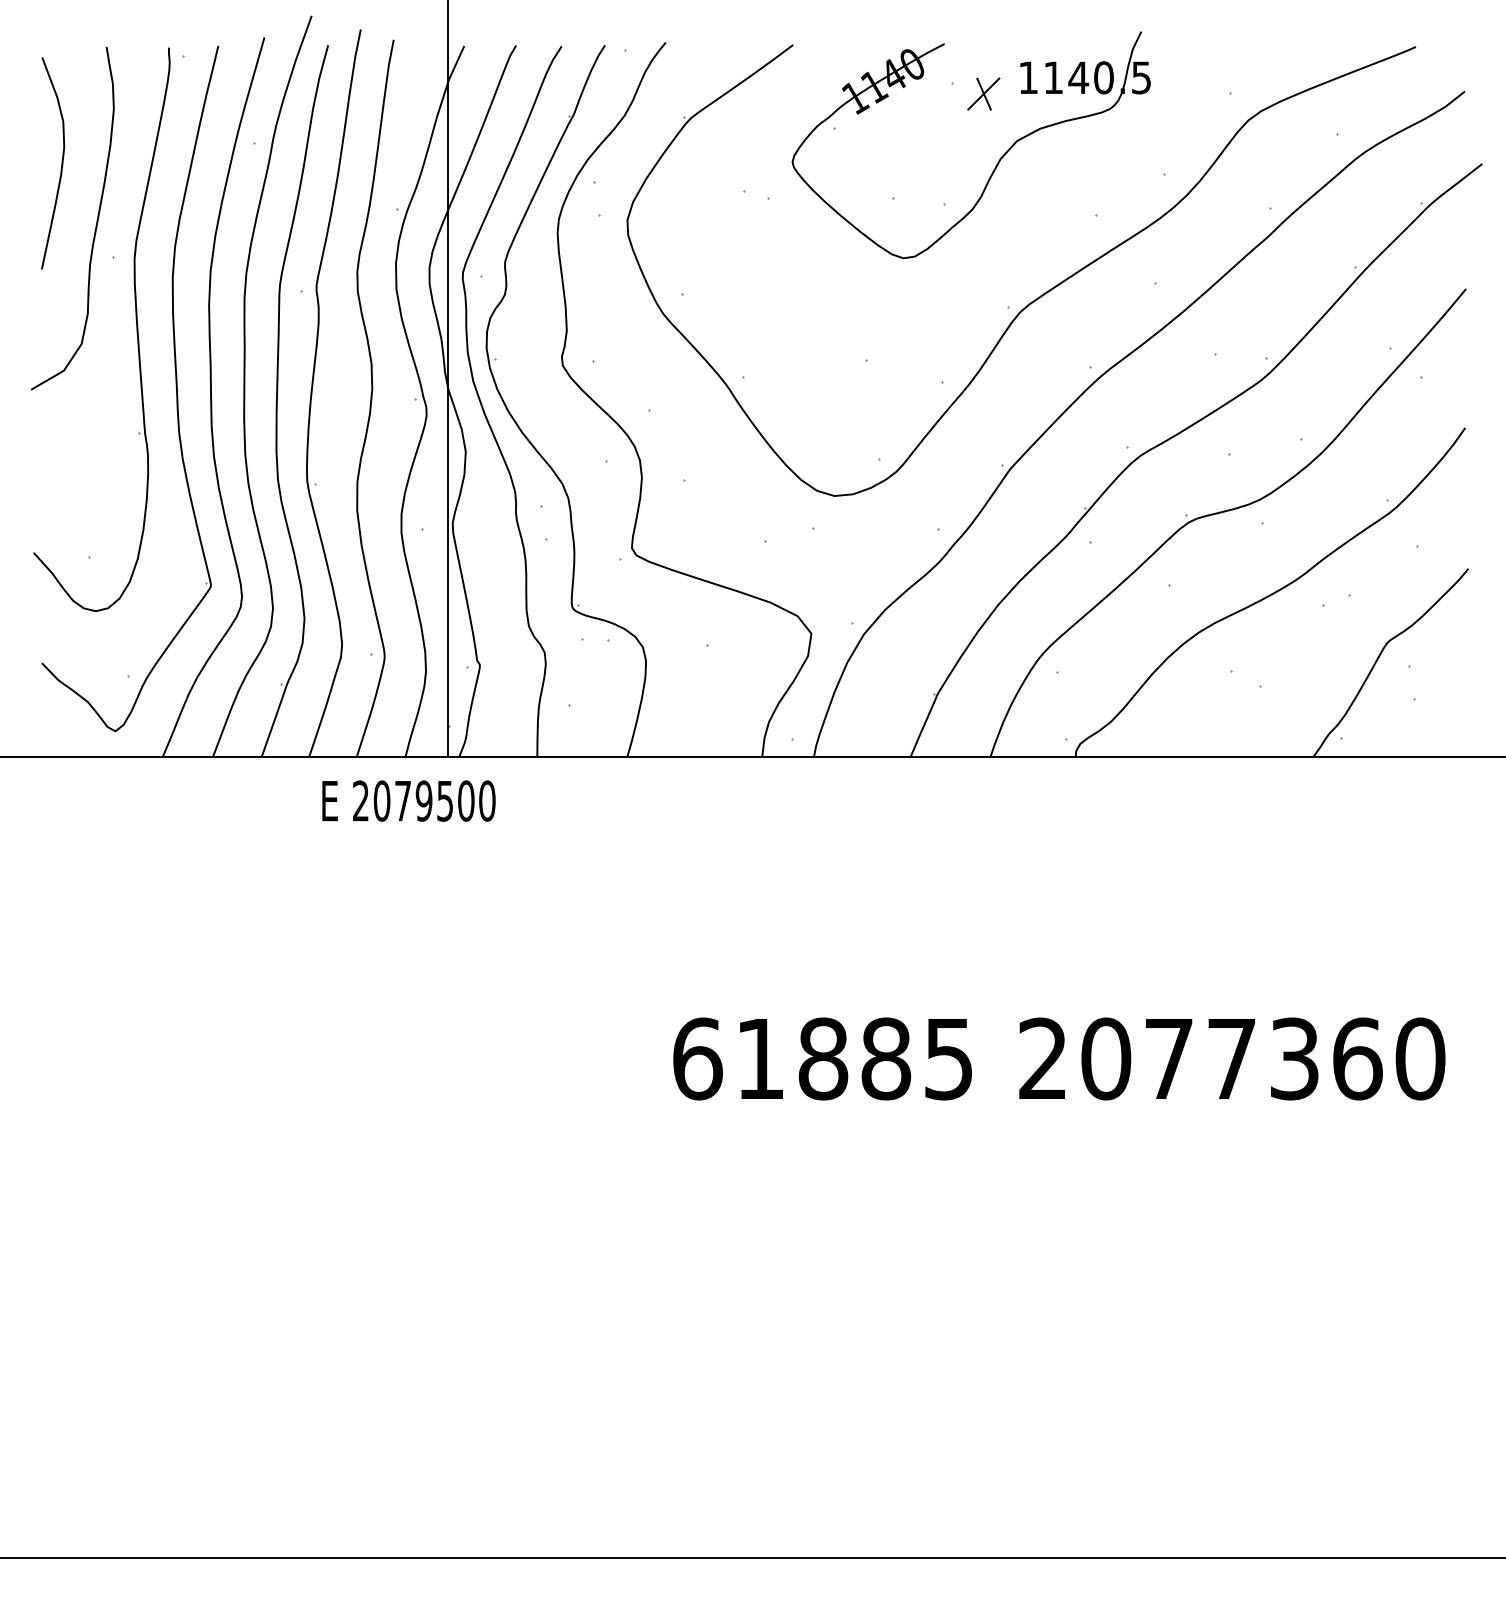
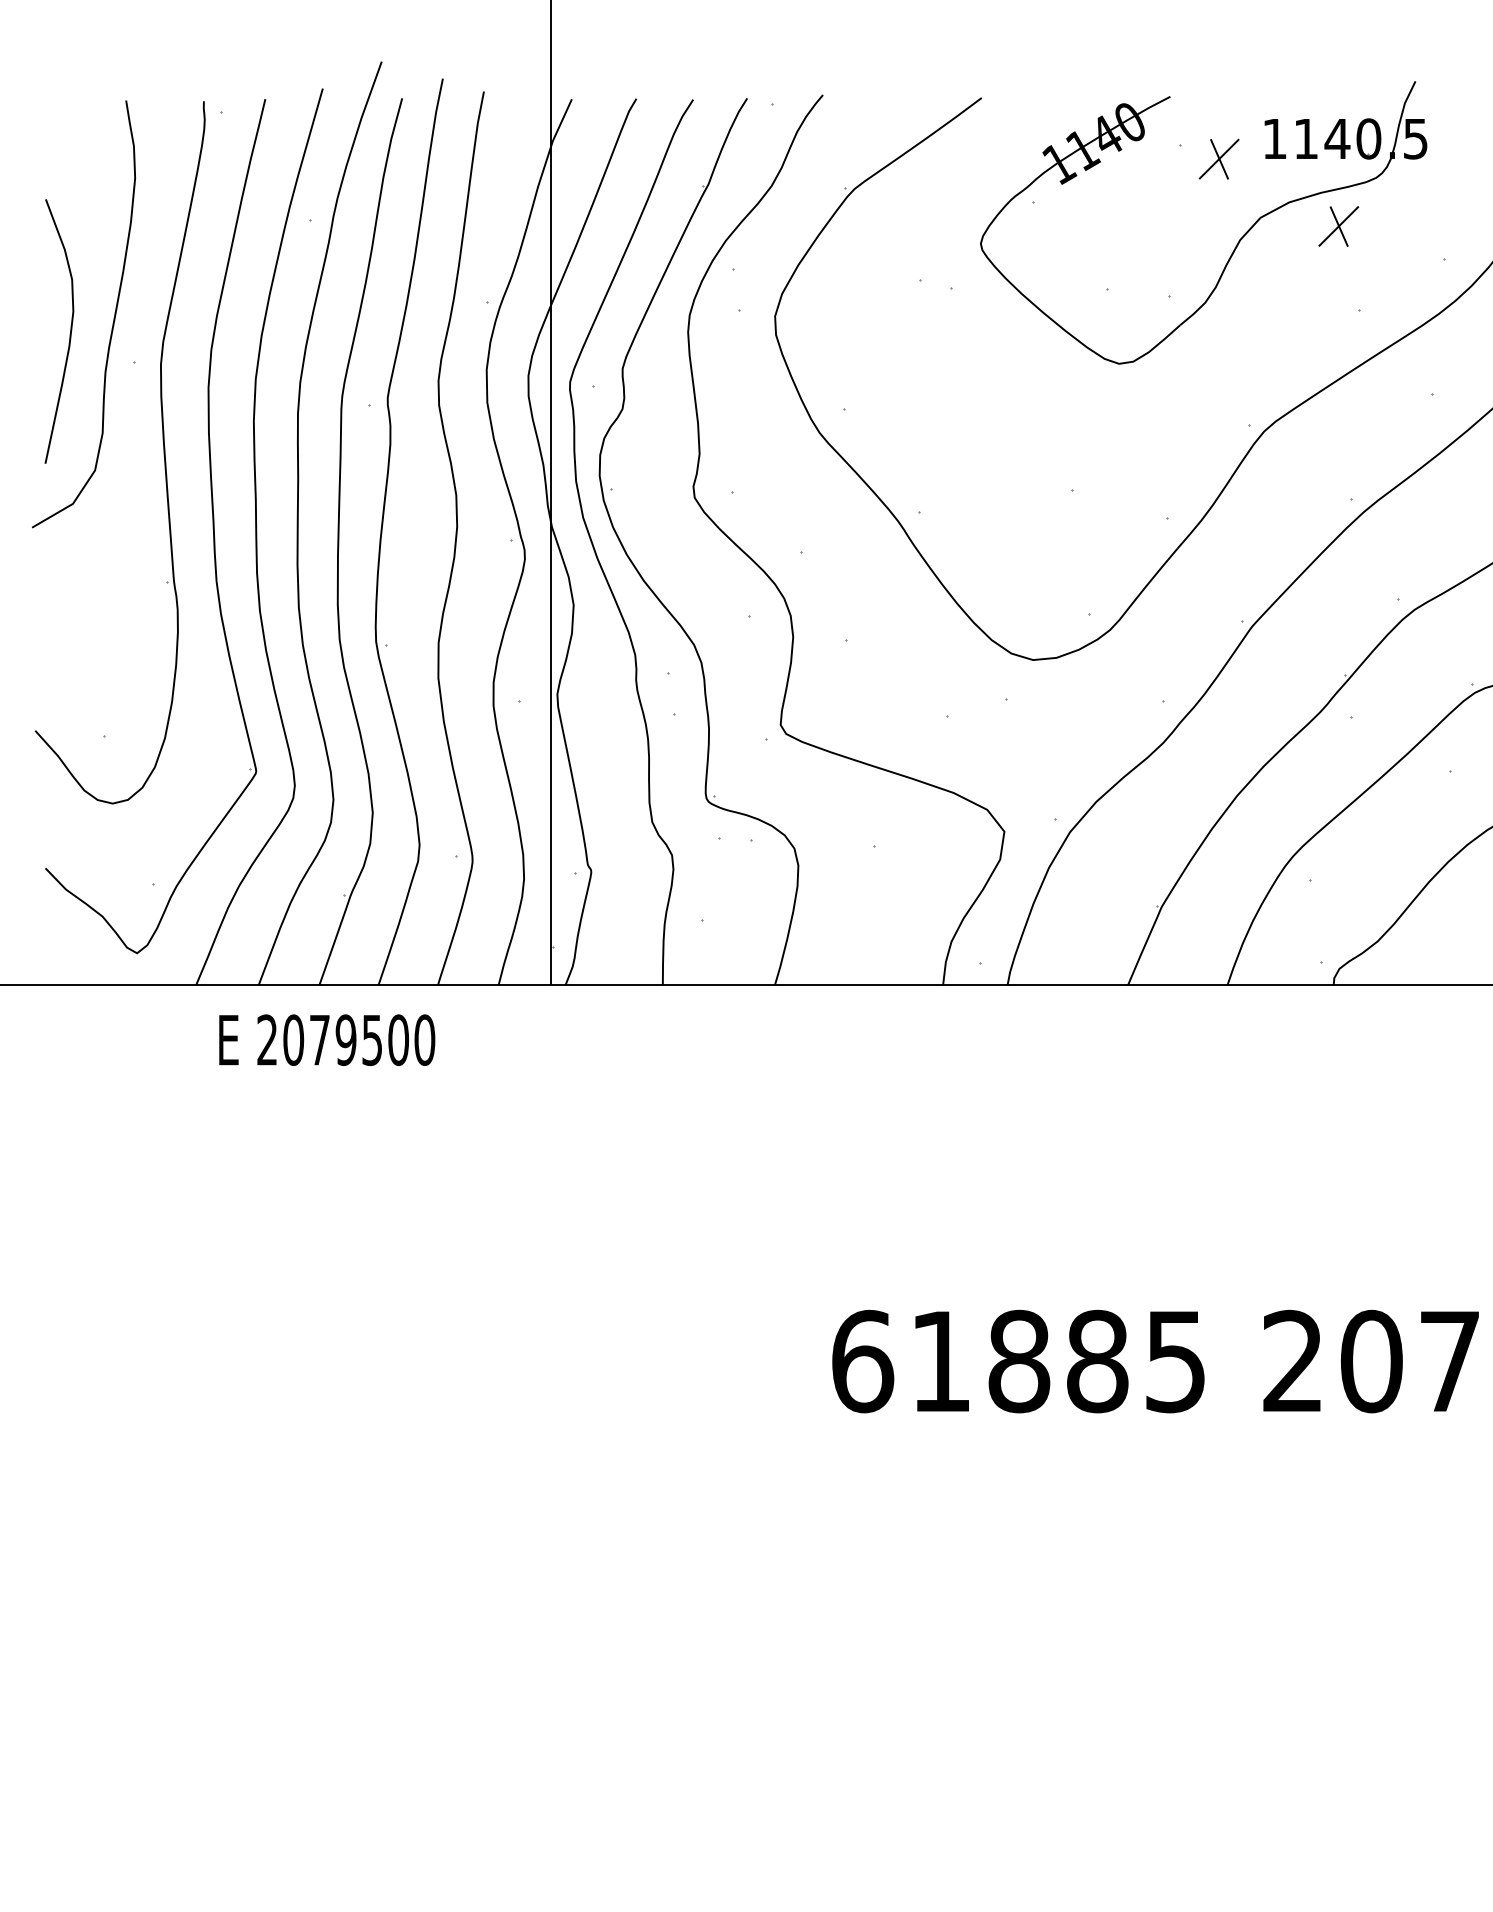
part: (1079, 147) -> (1338, 225), added
curve: (61, 163) -> (69, 331), moved
text: (408, 800) -> (326, 1039), moved

